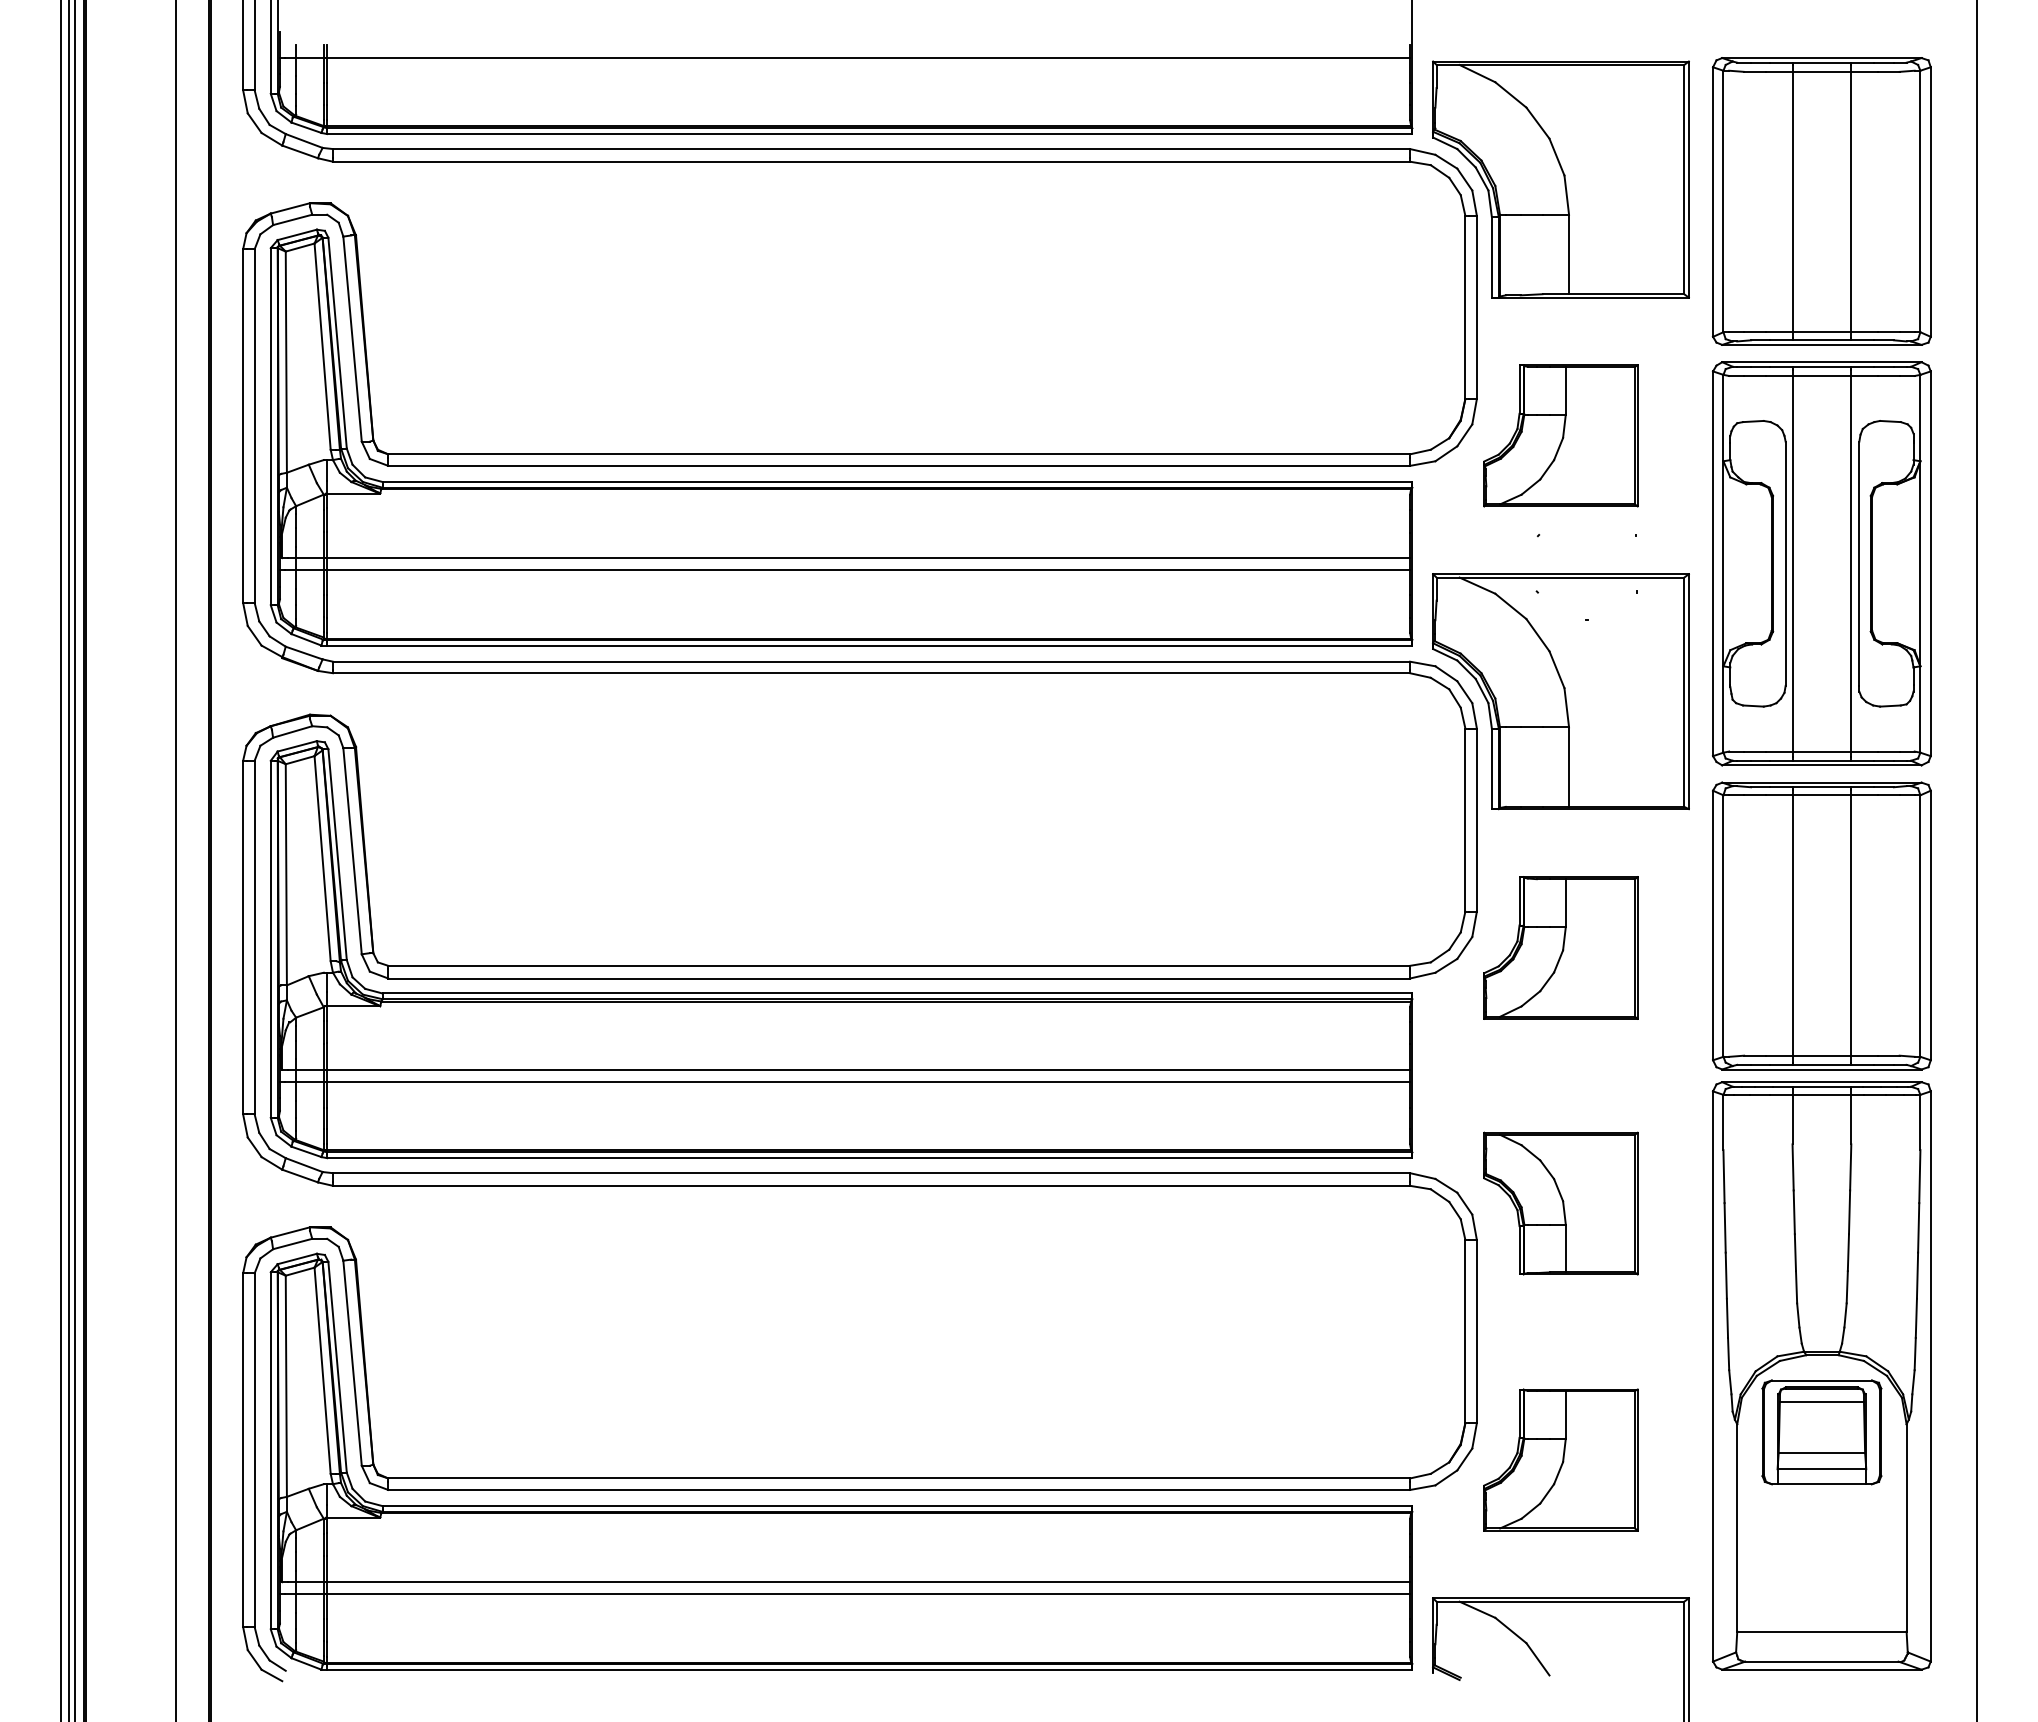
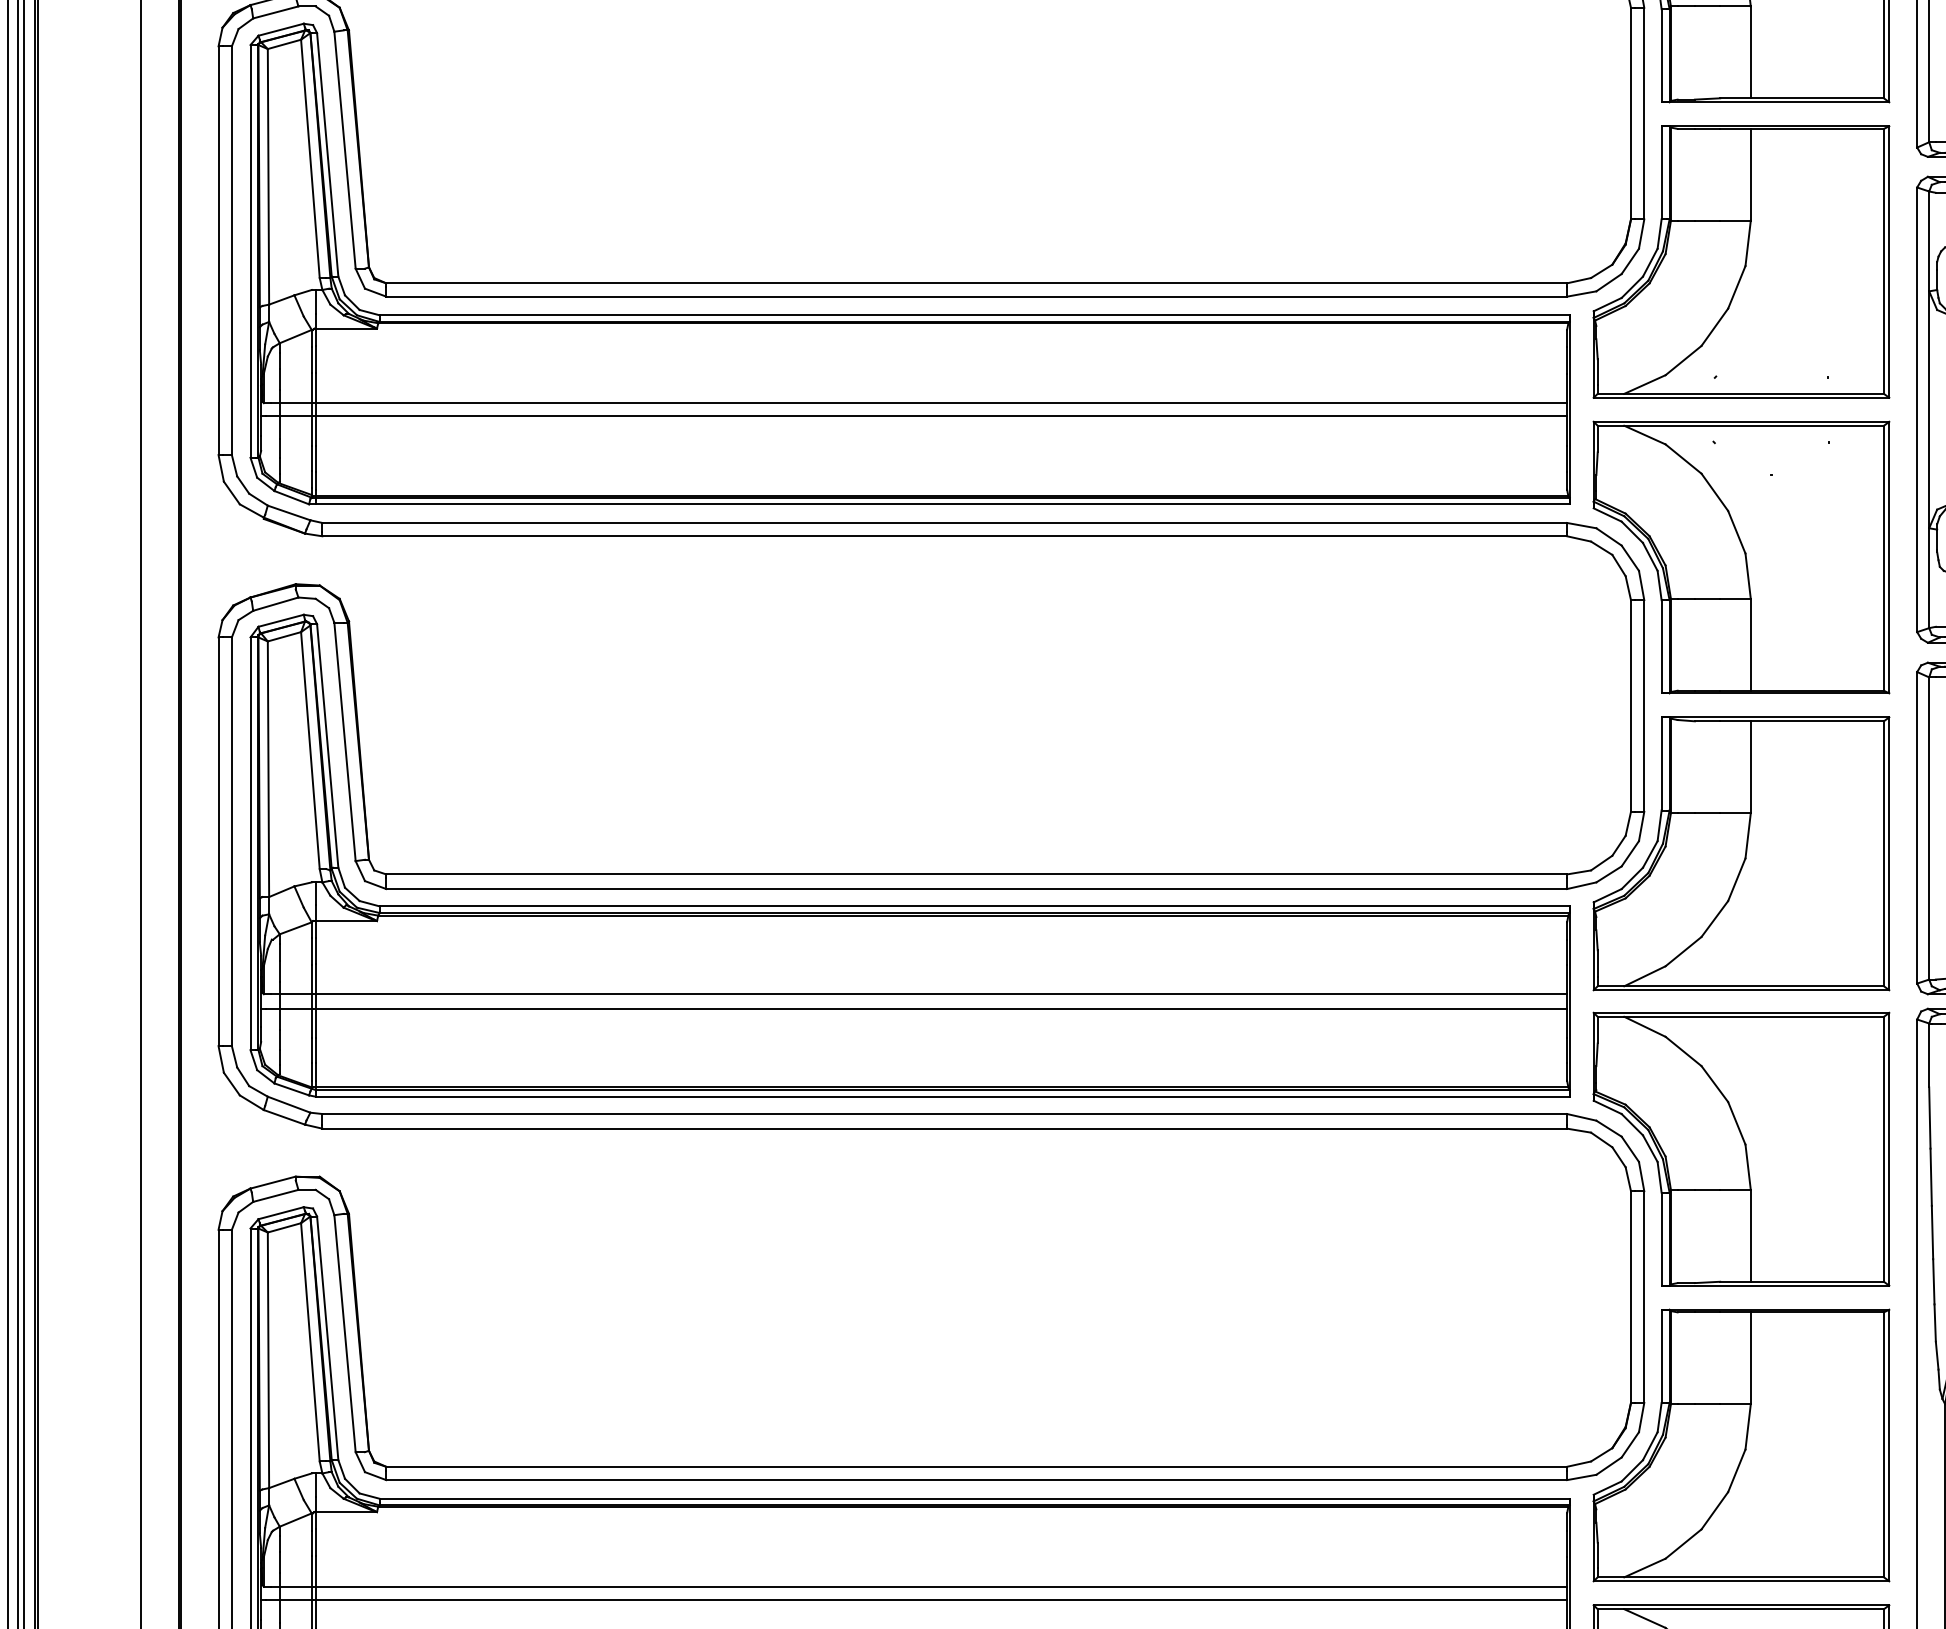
part: (1560, 435) -> (1740, 261), size x1.67
part: (1560, 947) -> (1740, 853), size x1.67
part: (1560, 1203) -> (1740, 1149), size x1.67
part: (1560, 1459) -> (1740, 1444), size x1.67

